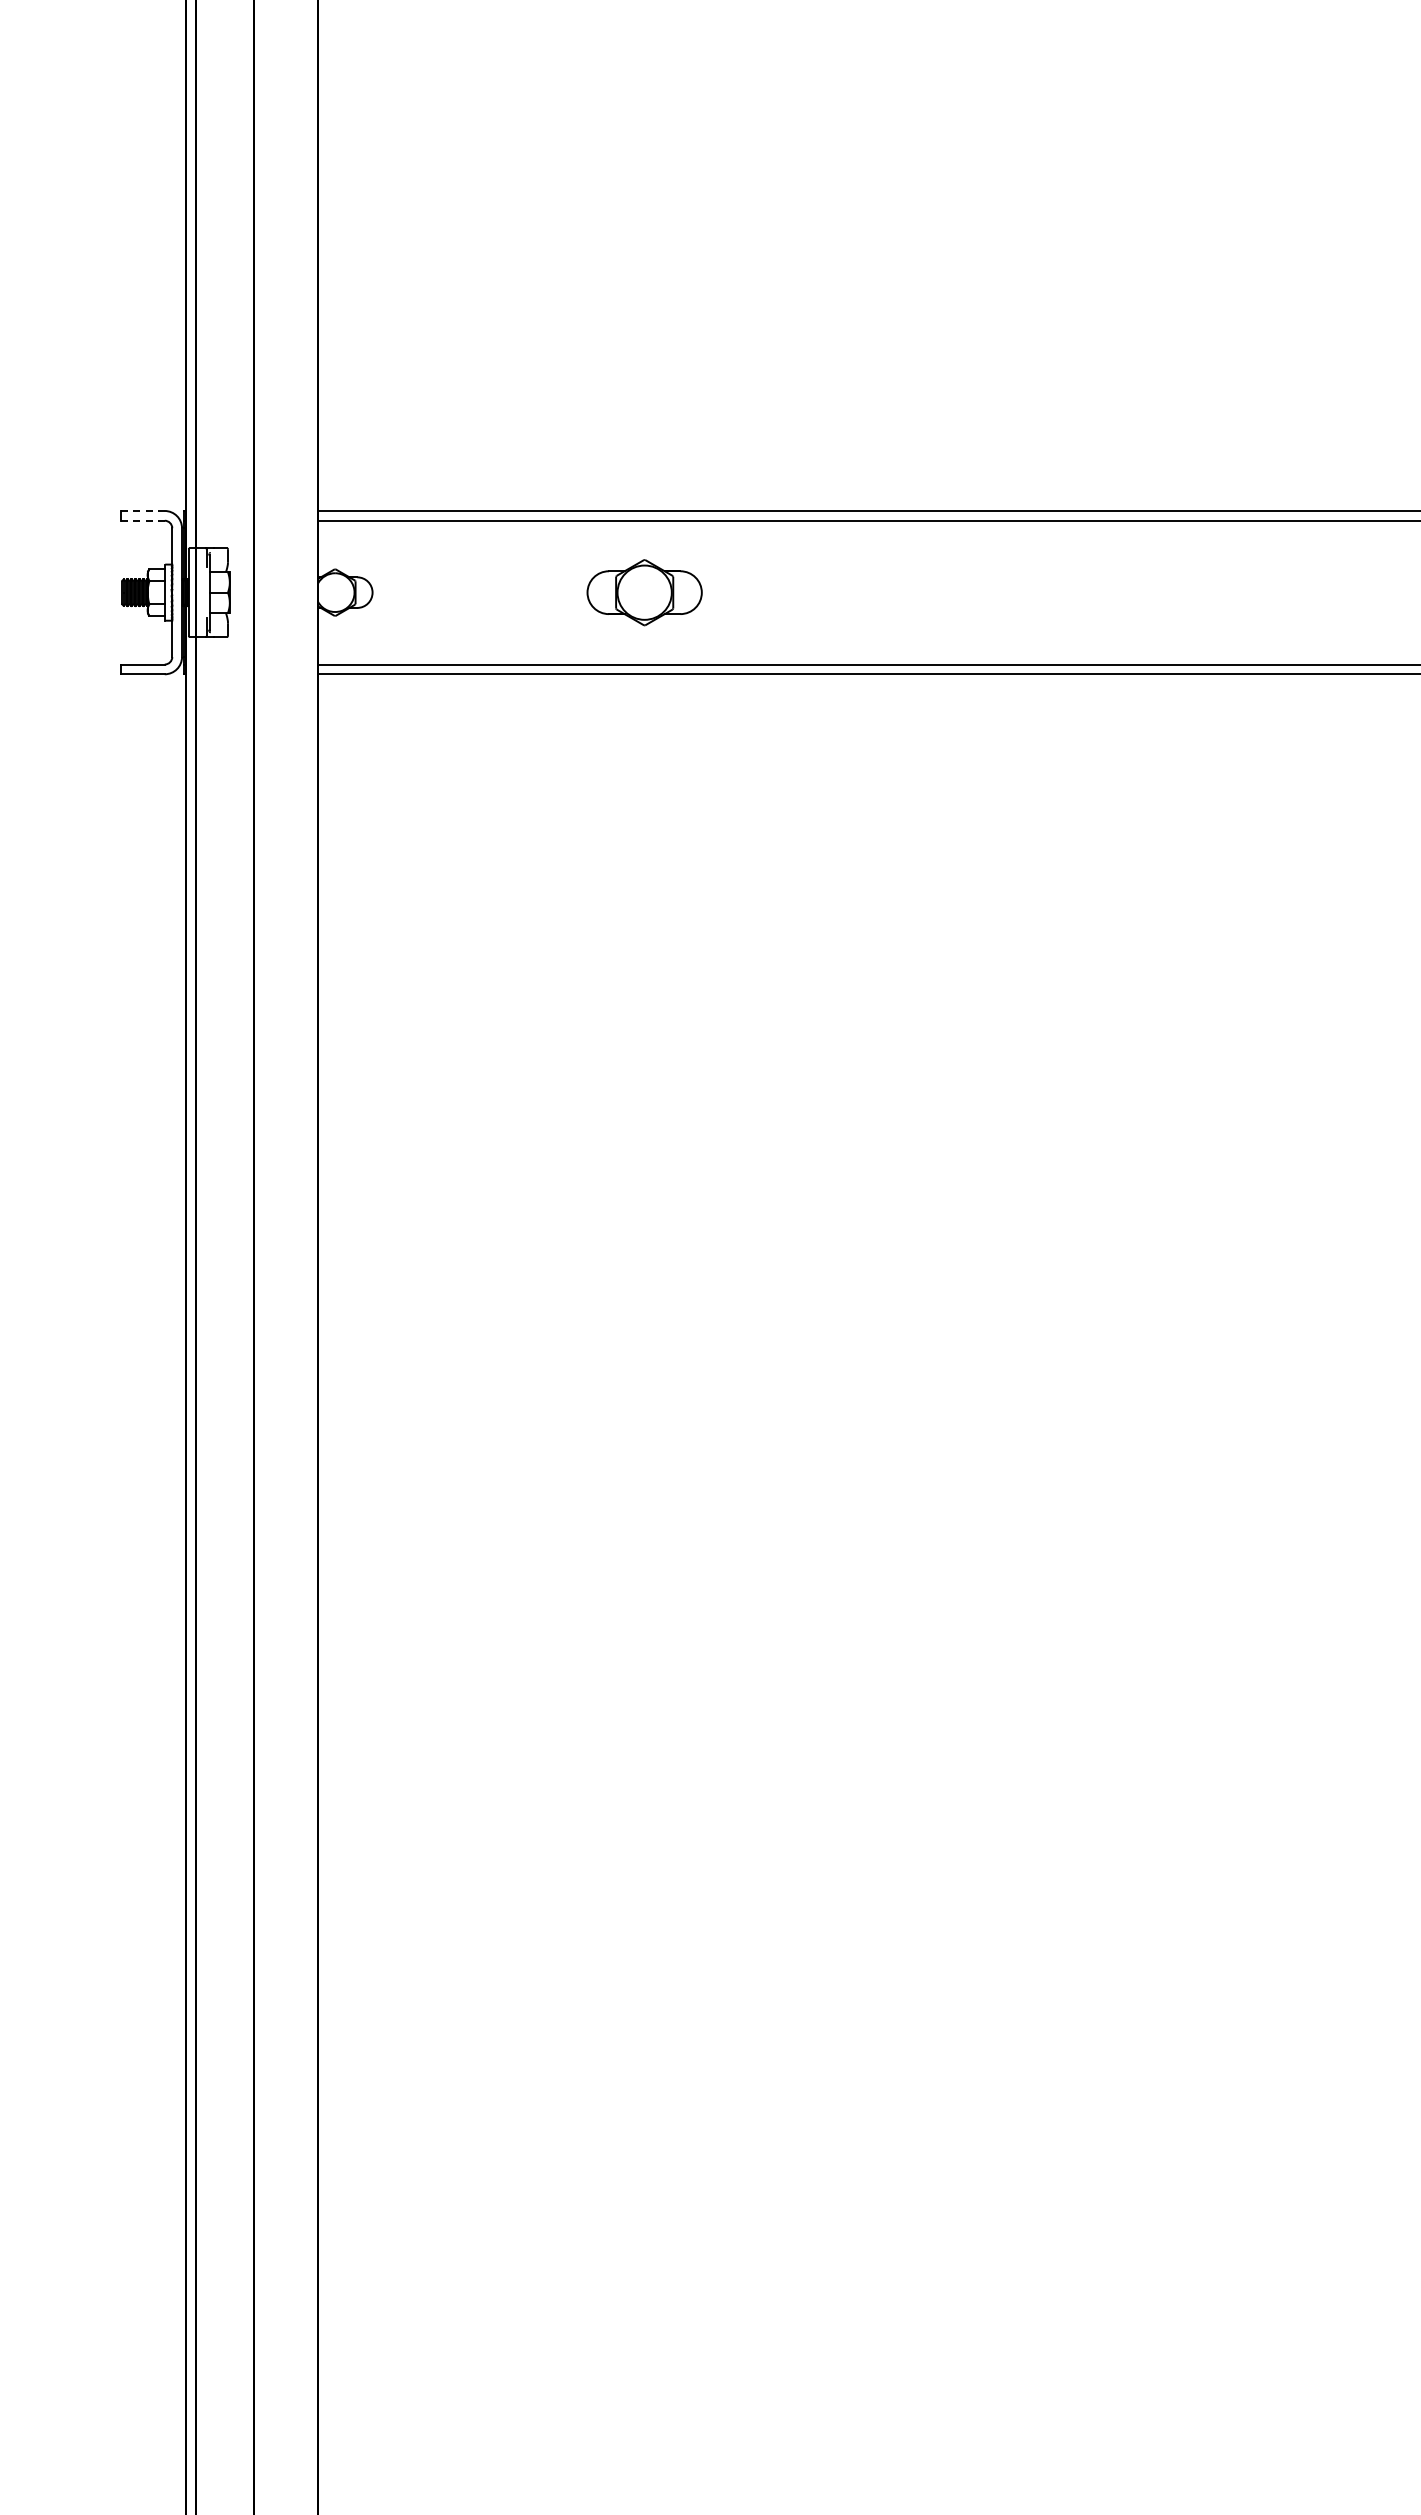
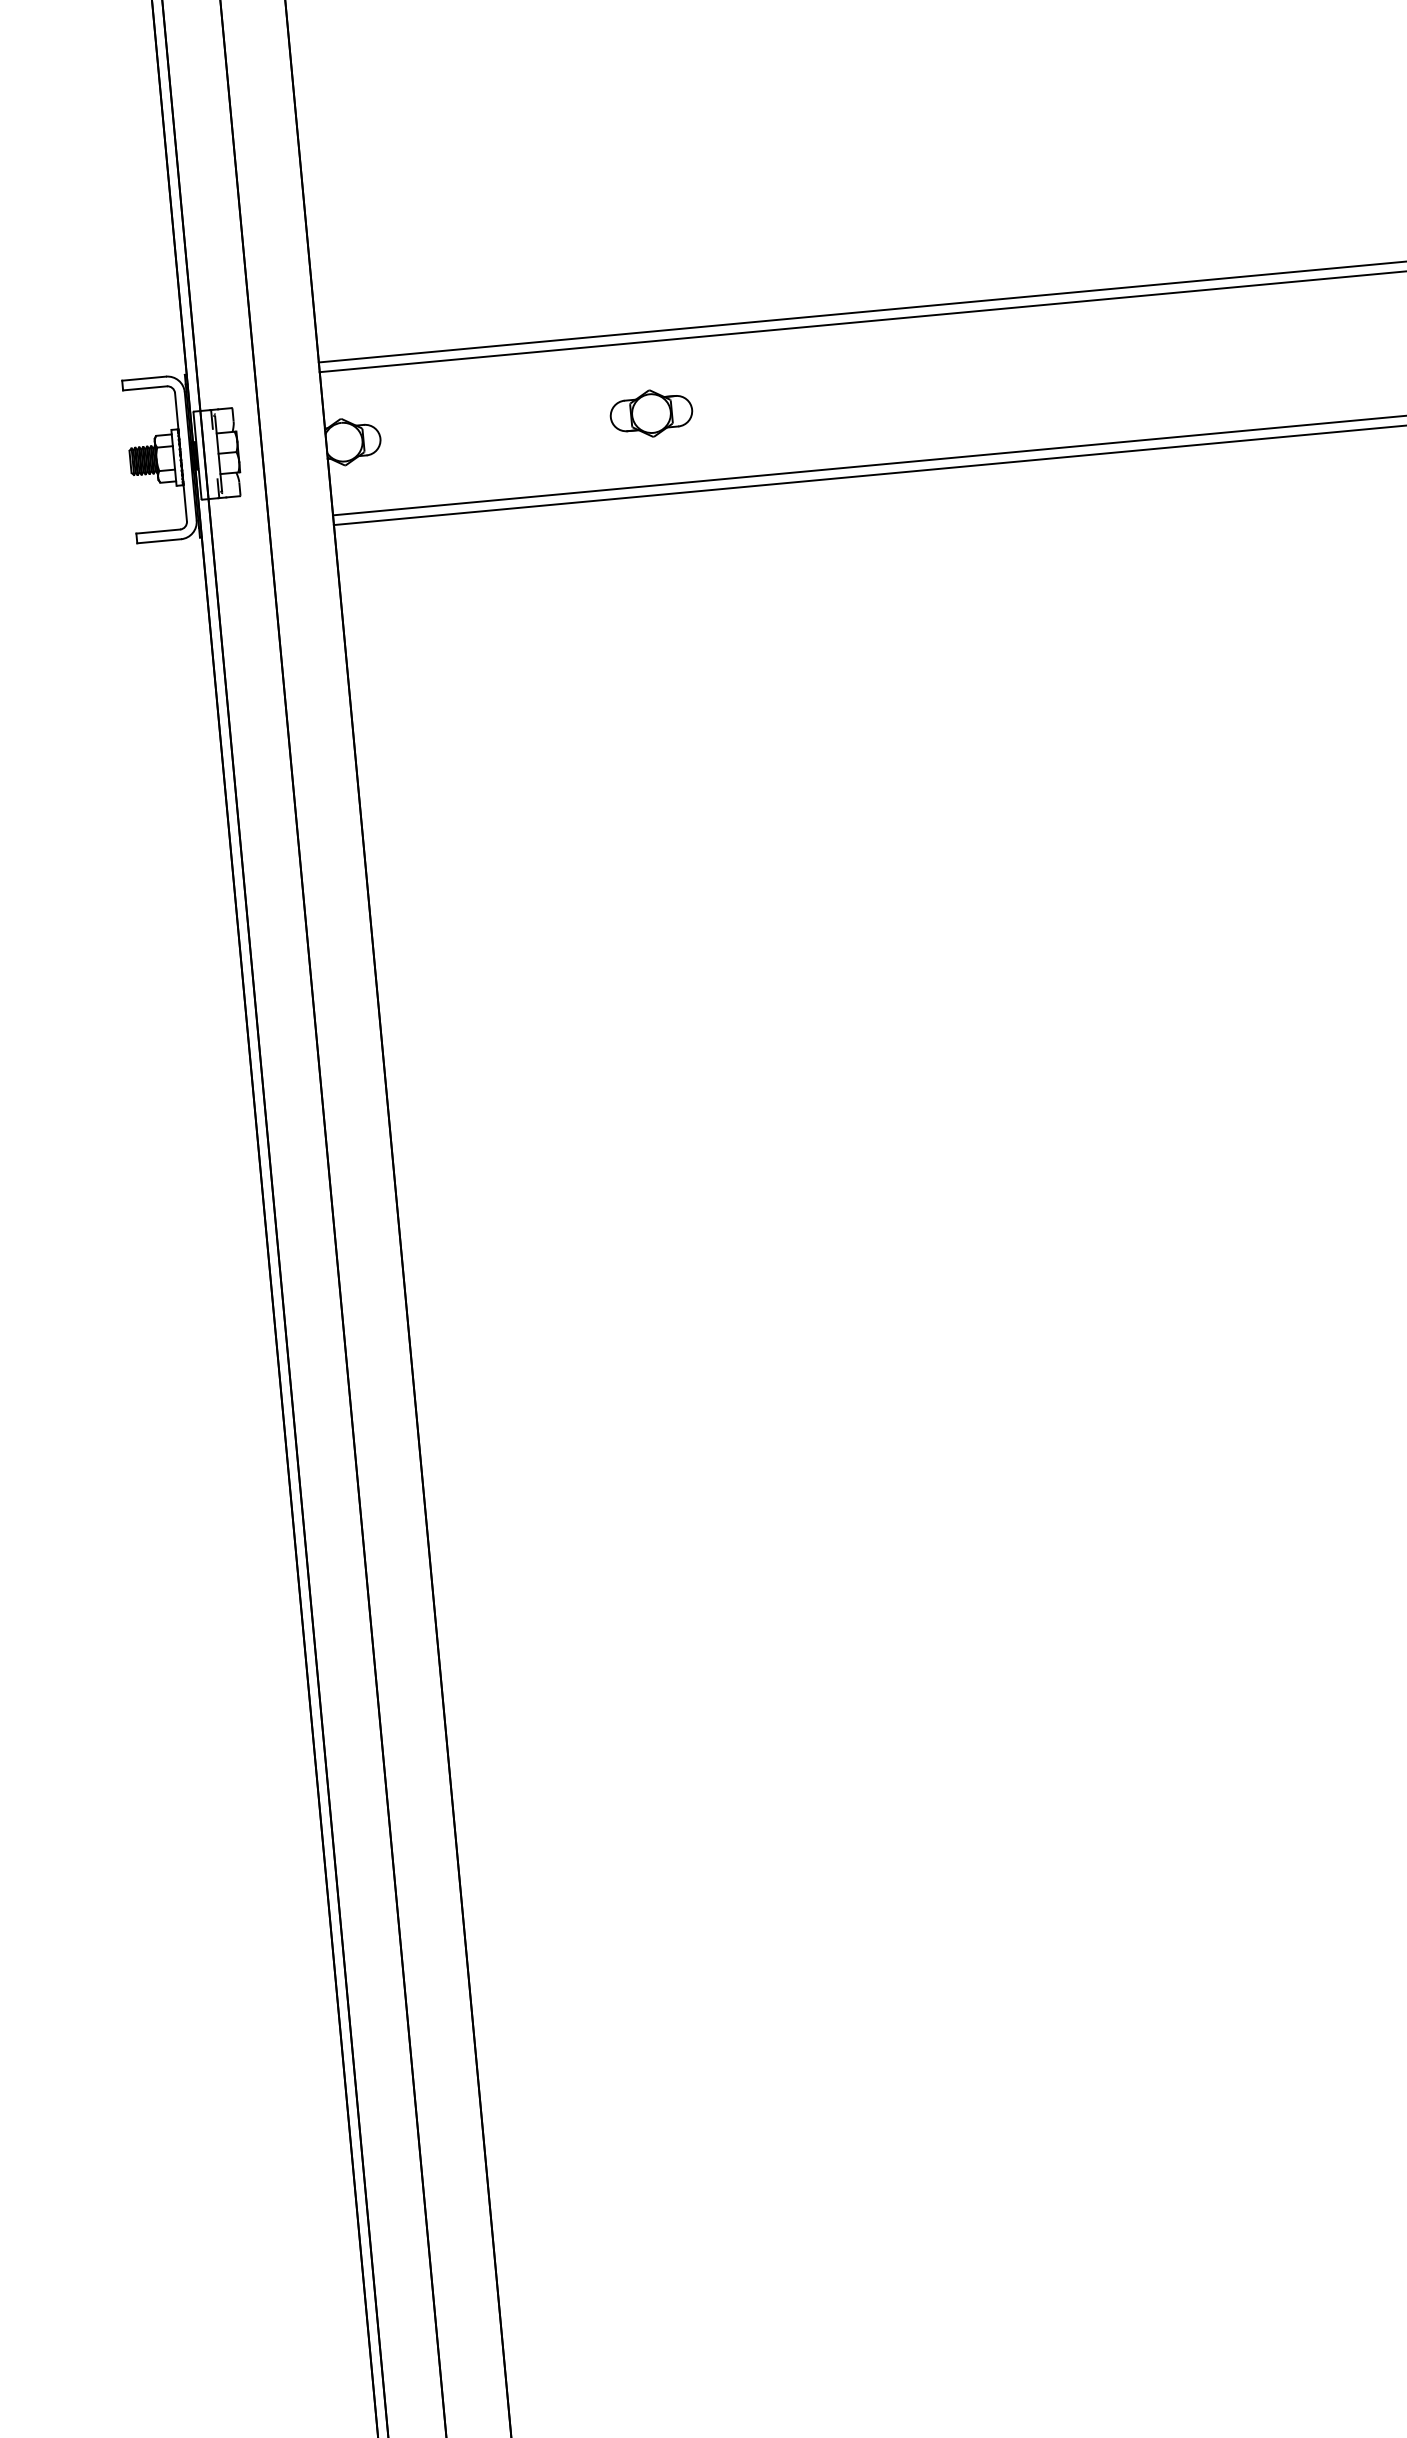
line: (142, 510) -> (143, 378), dashed -> solid
line: (142, 520) -> (144, 388), dashed -> solid
part: (644, 592) -> (651, 413), size x0.71

